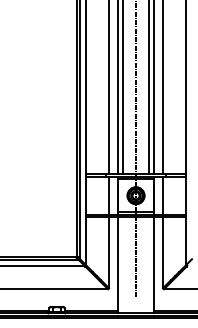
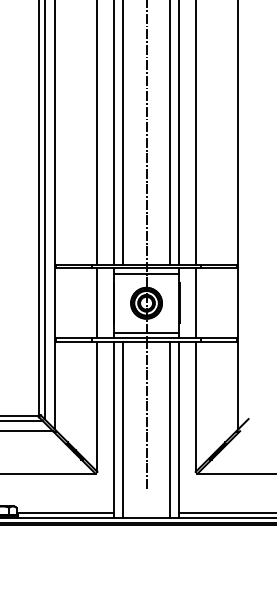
line: (123, 265) -> (123, 430), added
line: (148, 265) -> (169, 430), added

